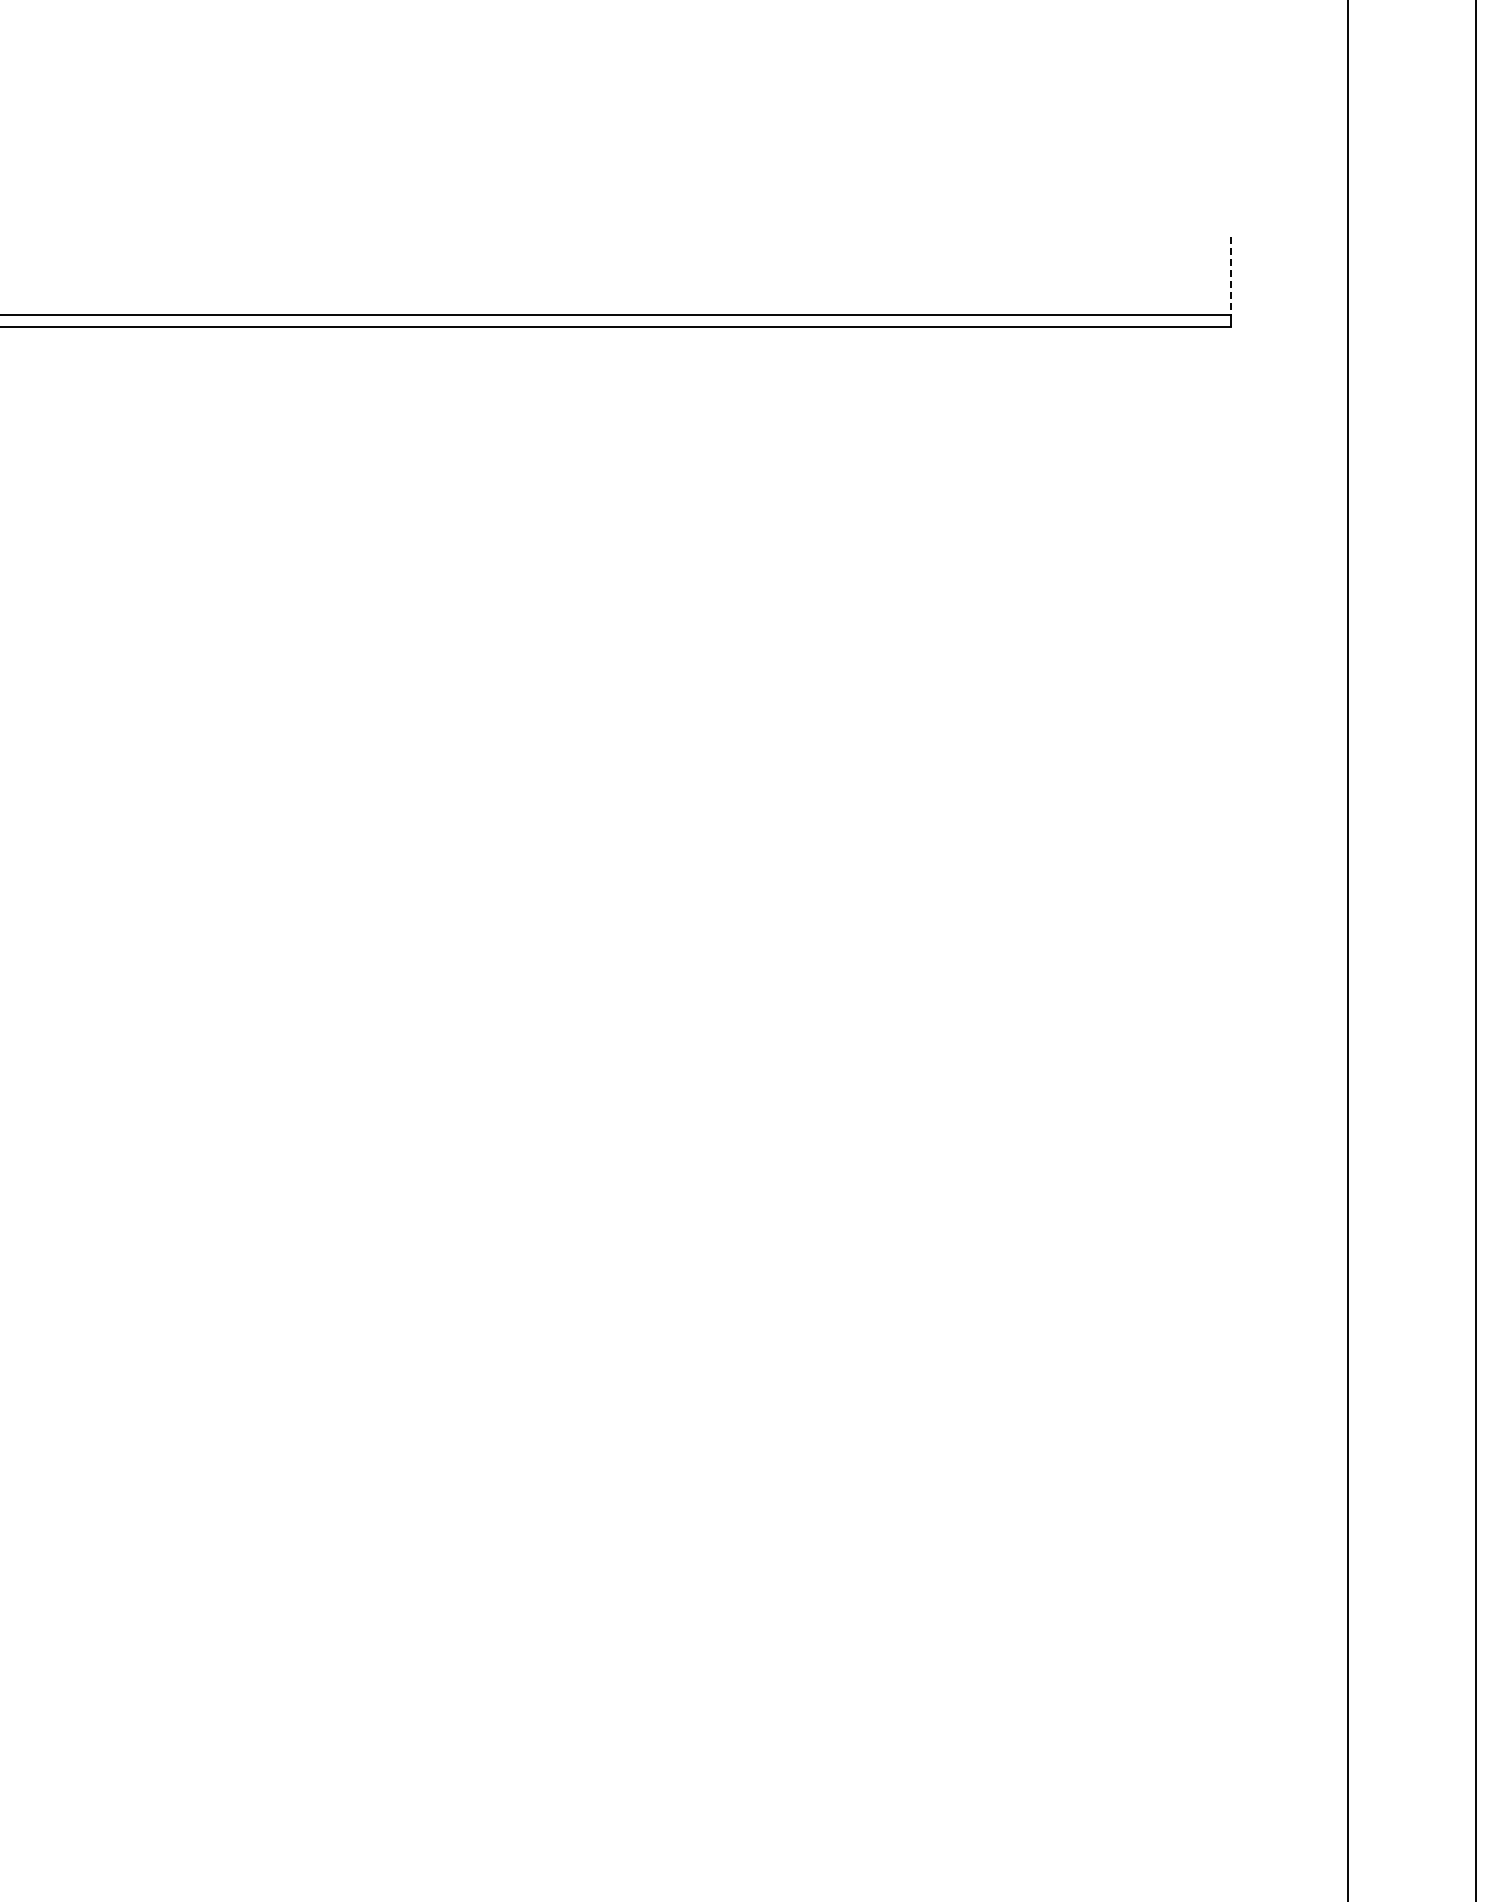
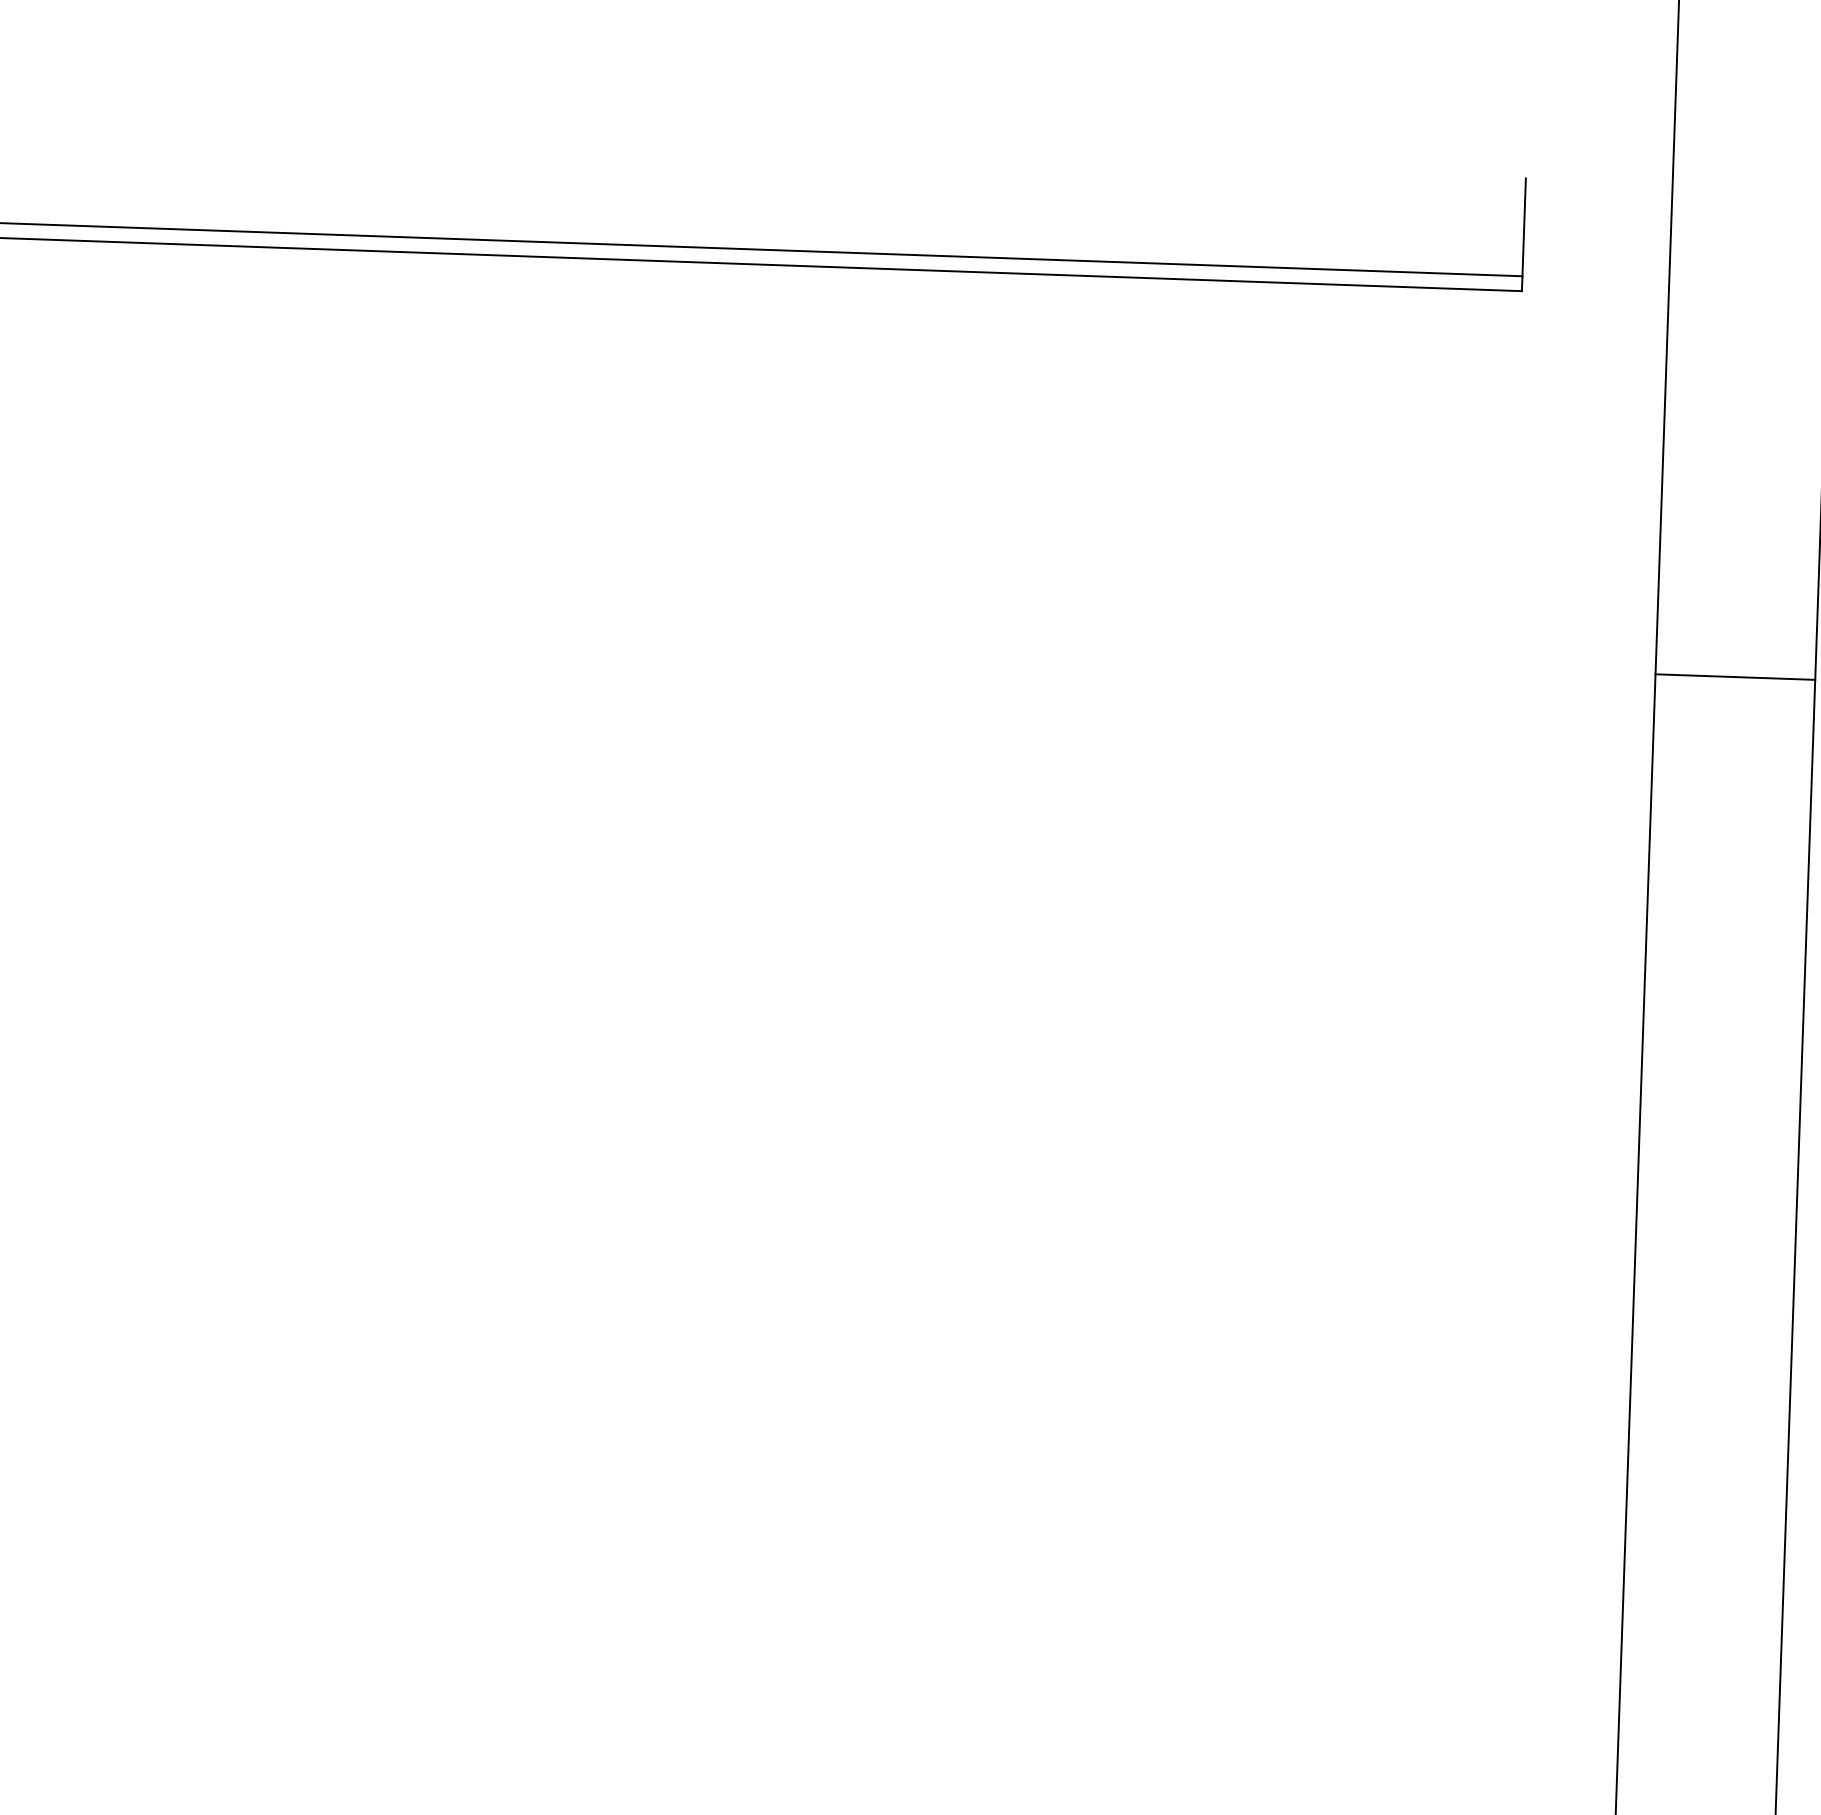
line: (1230, 276) -> (1524, 227), dashed -> solid
line: (1411, 629) -> (1734, 676), added

